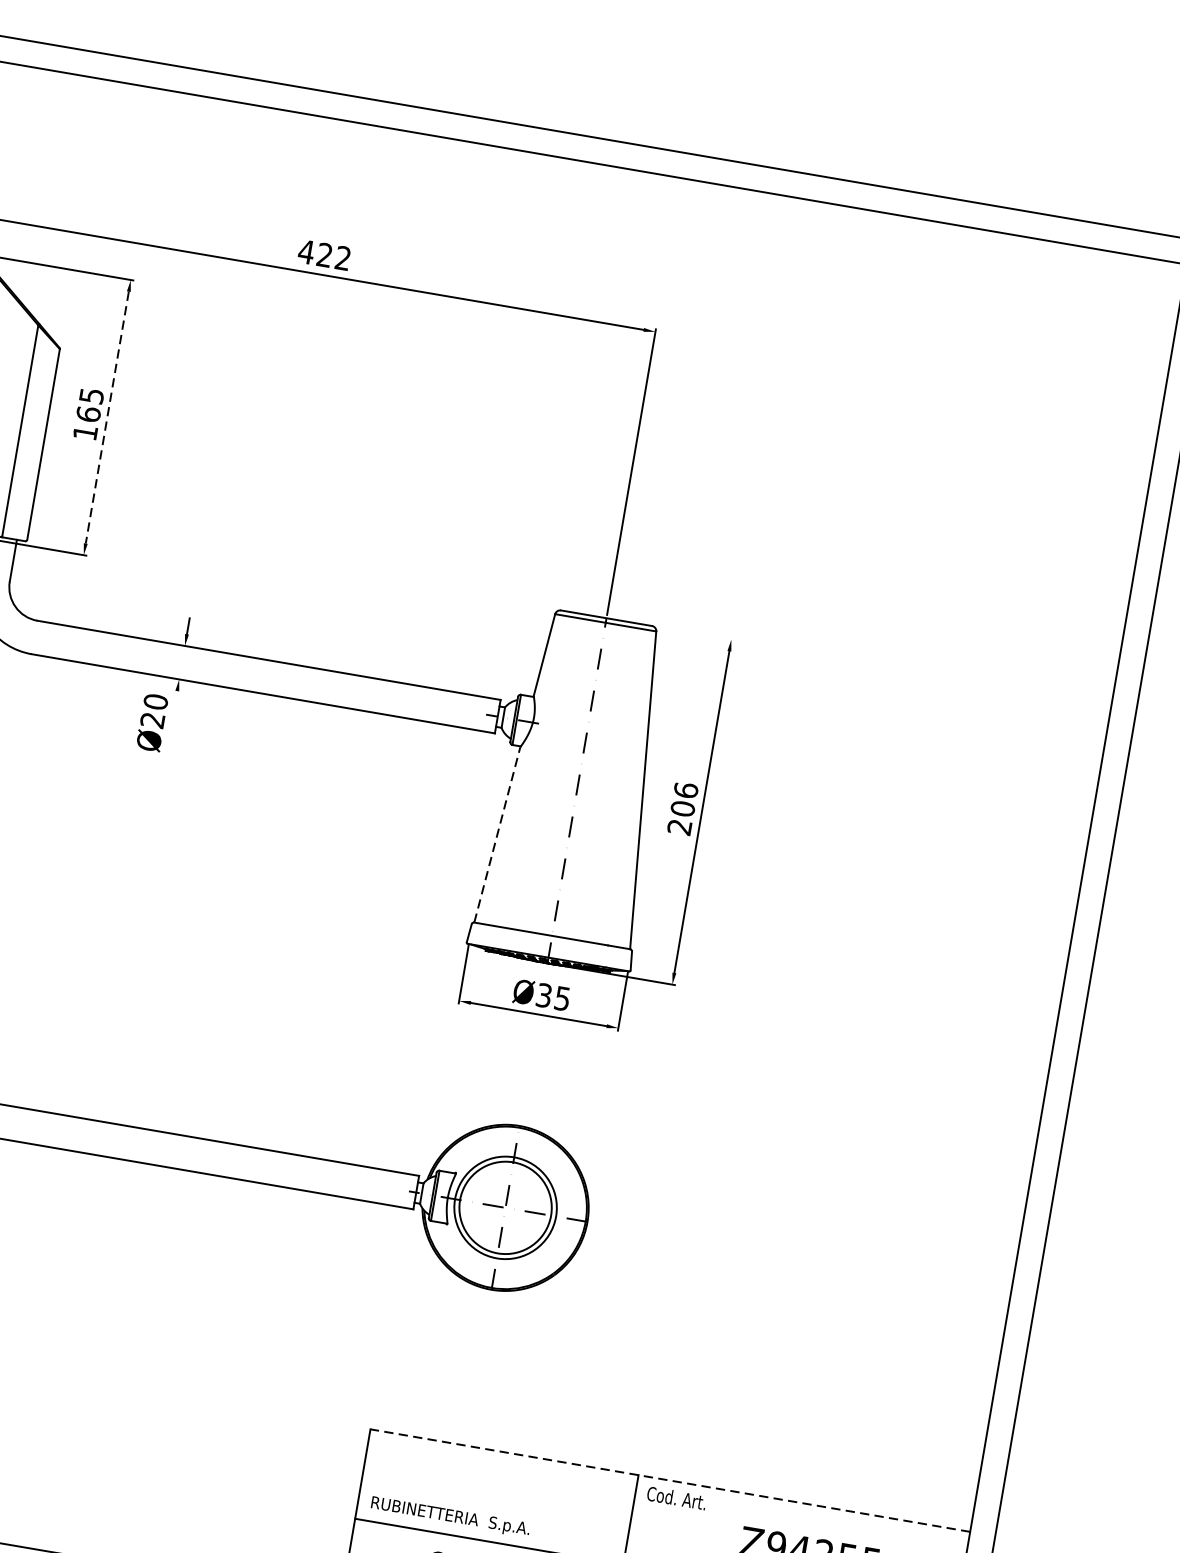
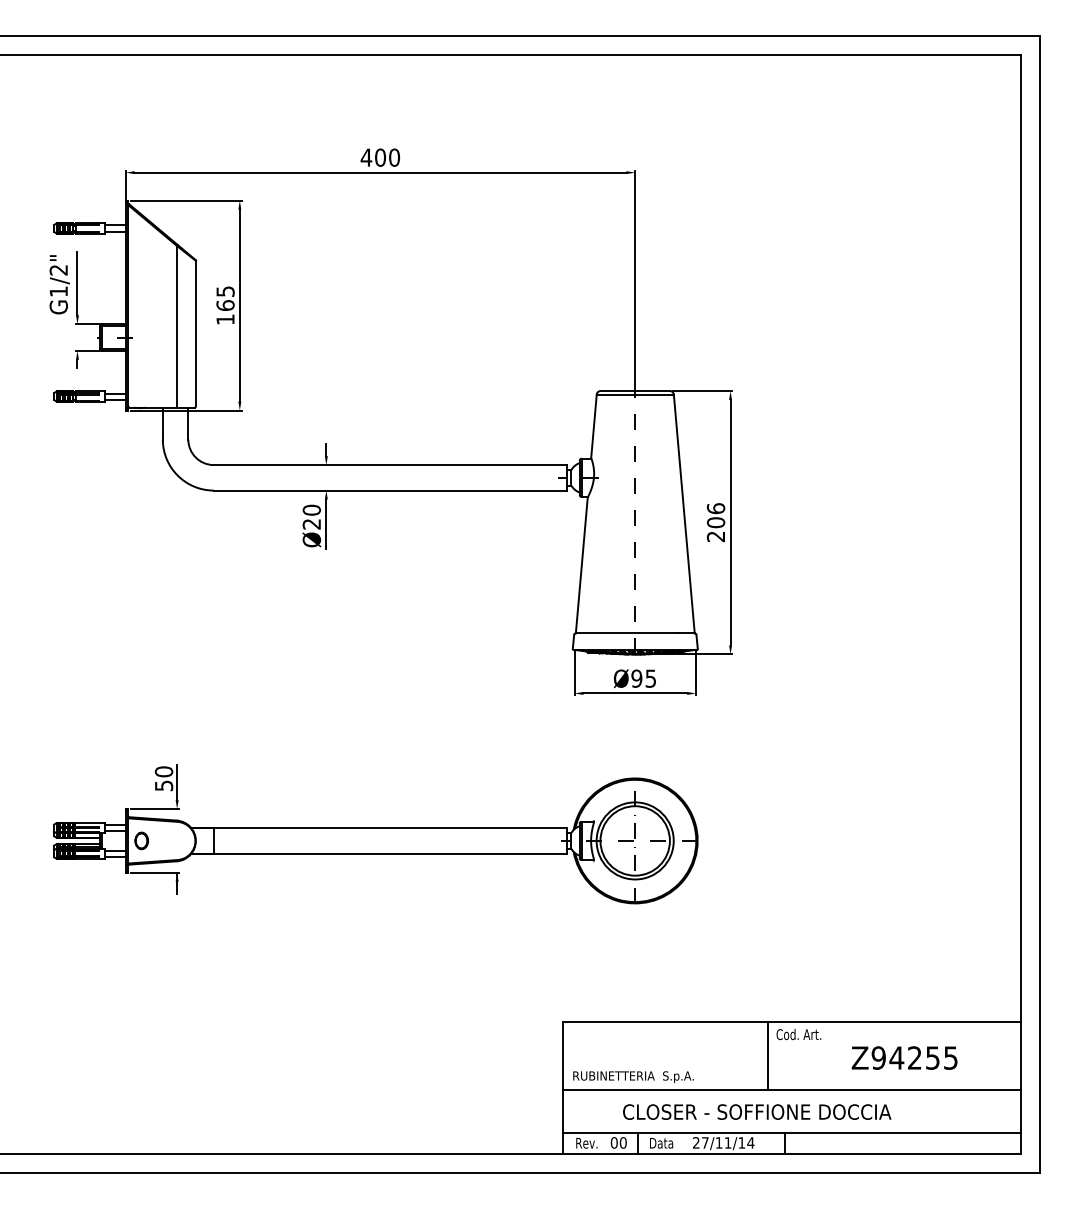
text: (334, 256) -> (387, 157), 422 -> 400
line: (106, 418) -> (239, 306), dashed -> solid
line: (694, 633) -> (702, 391), added
line: (172, 722) -> (326, 523), added
line: (496, 834) -> (581, 565), dashed -> solid
text: (543, 995) -> (636, 678), Ø35 -> Ø95
line: (669, 1480) -> (791, 1022), dashed -> solid

